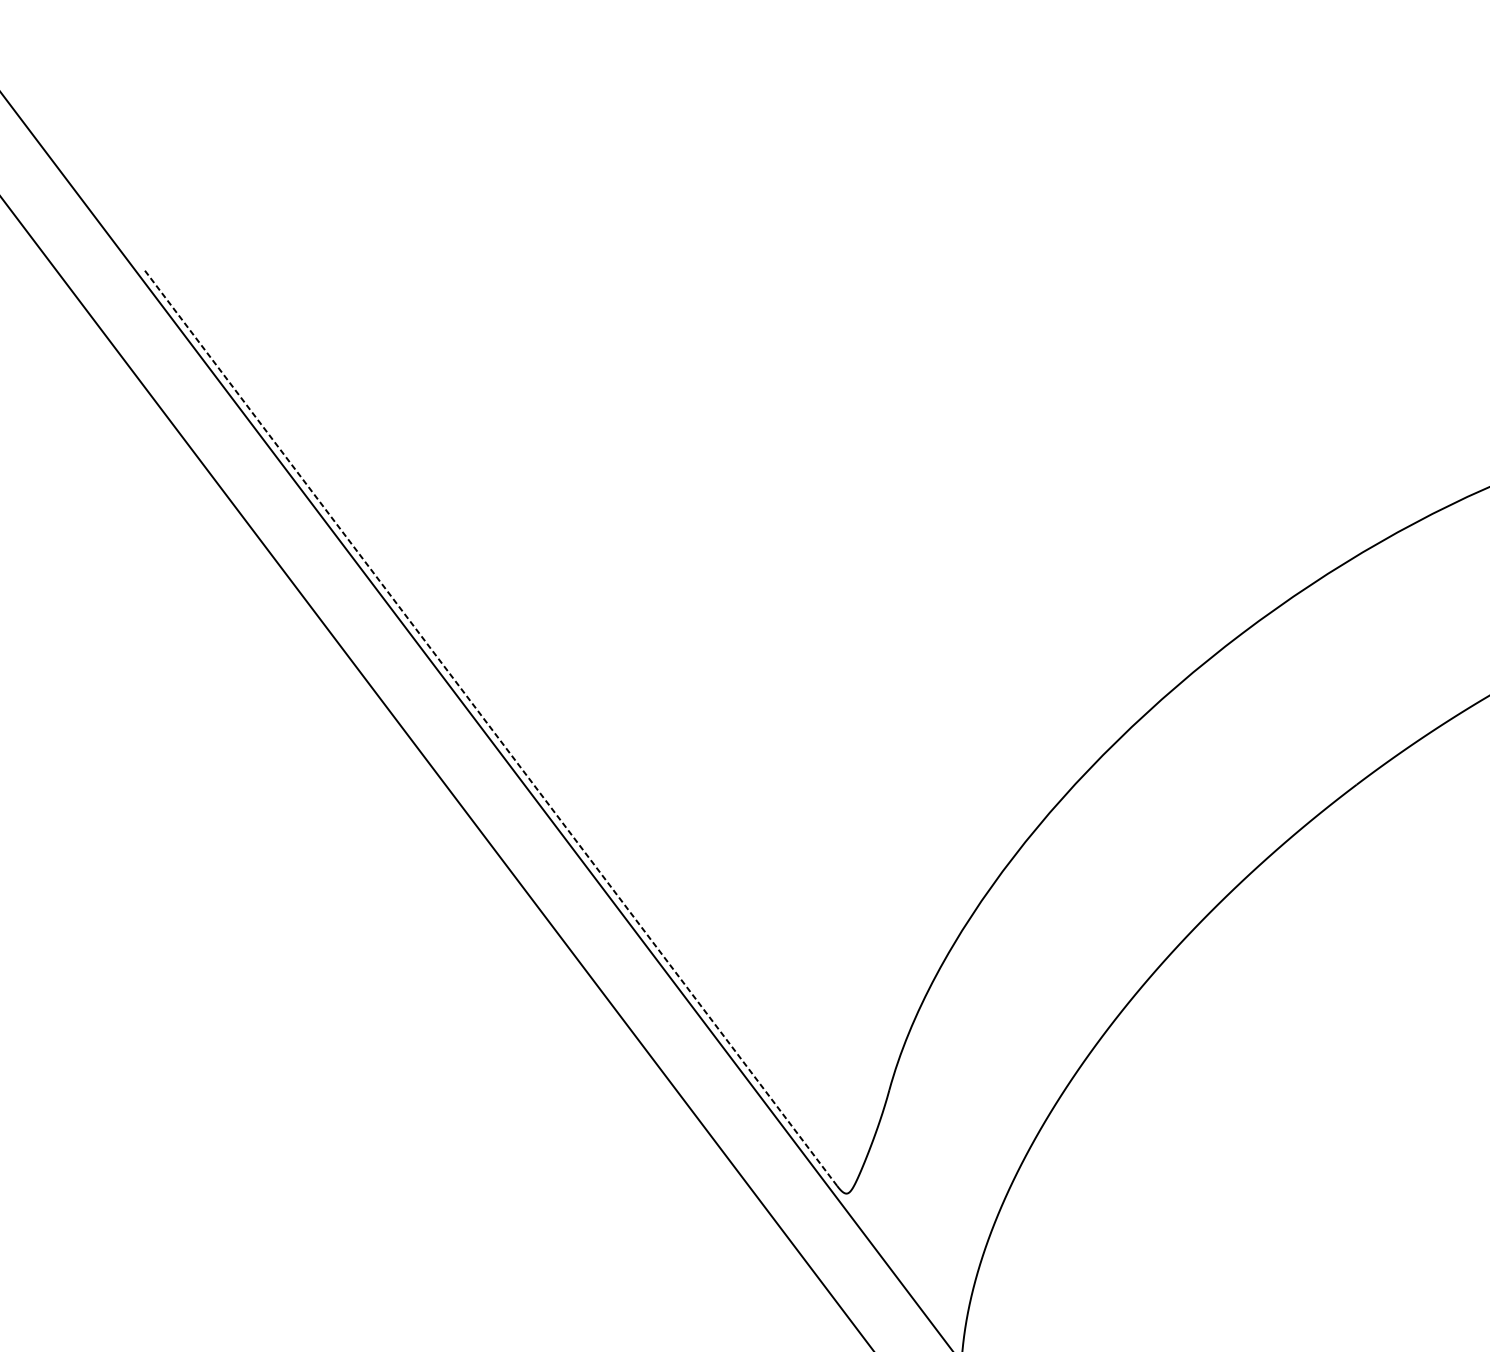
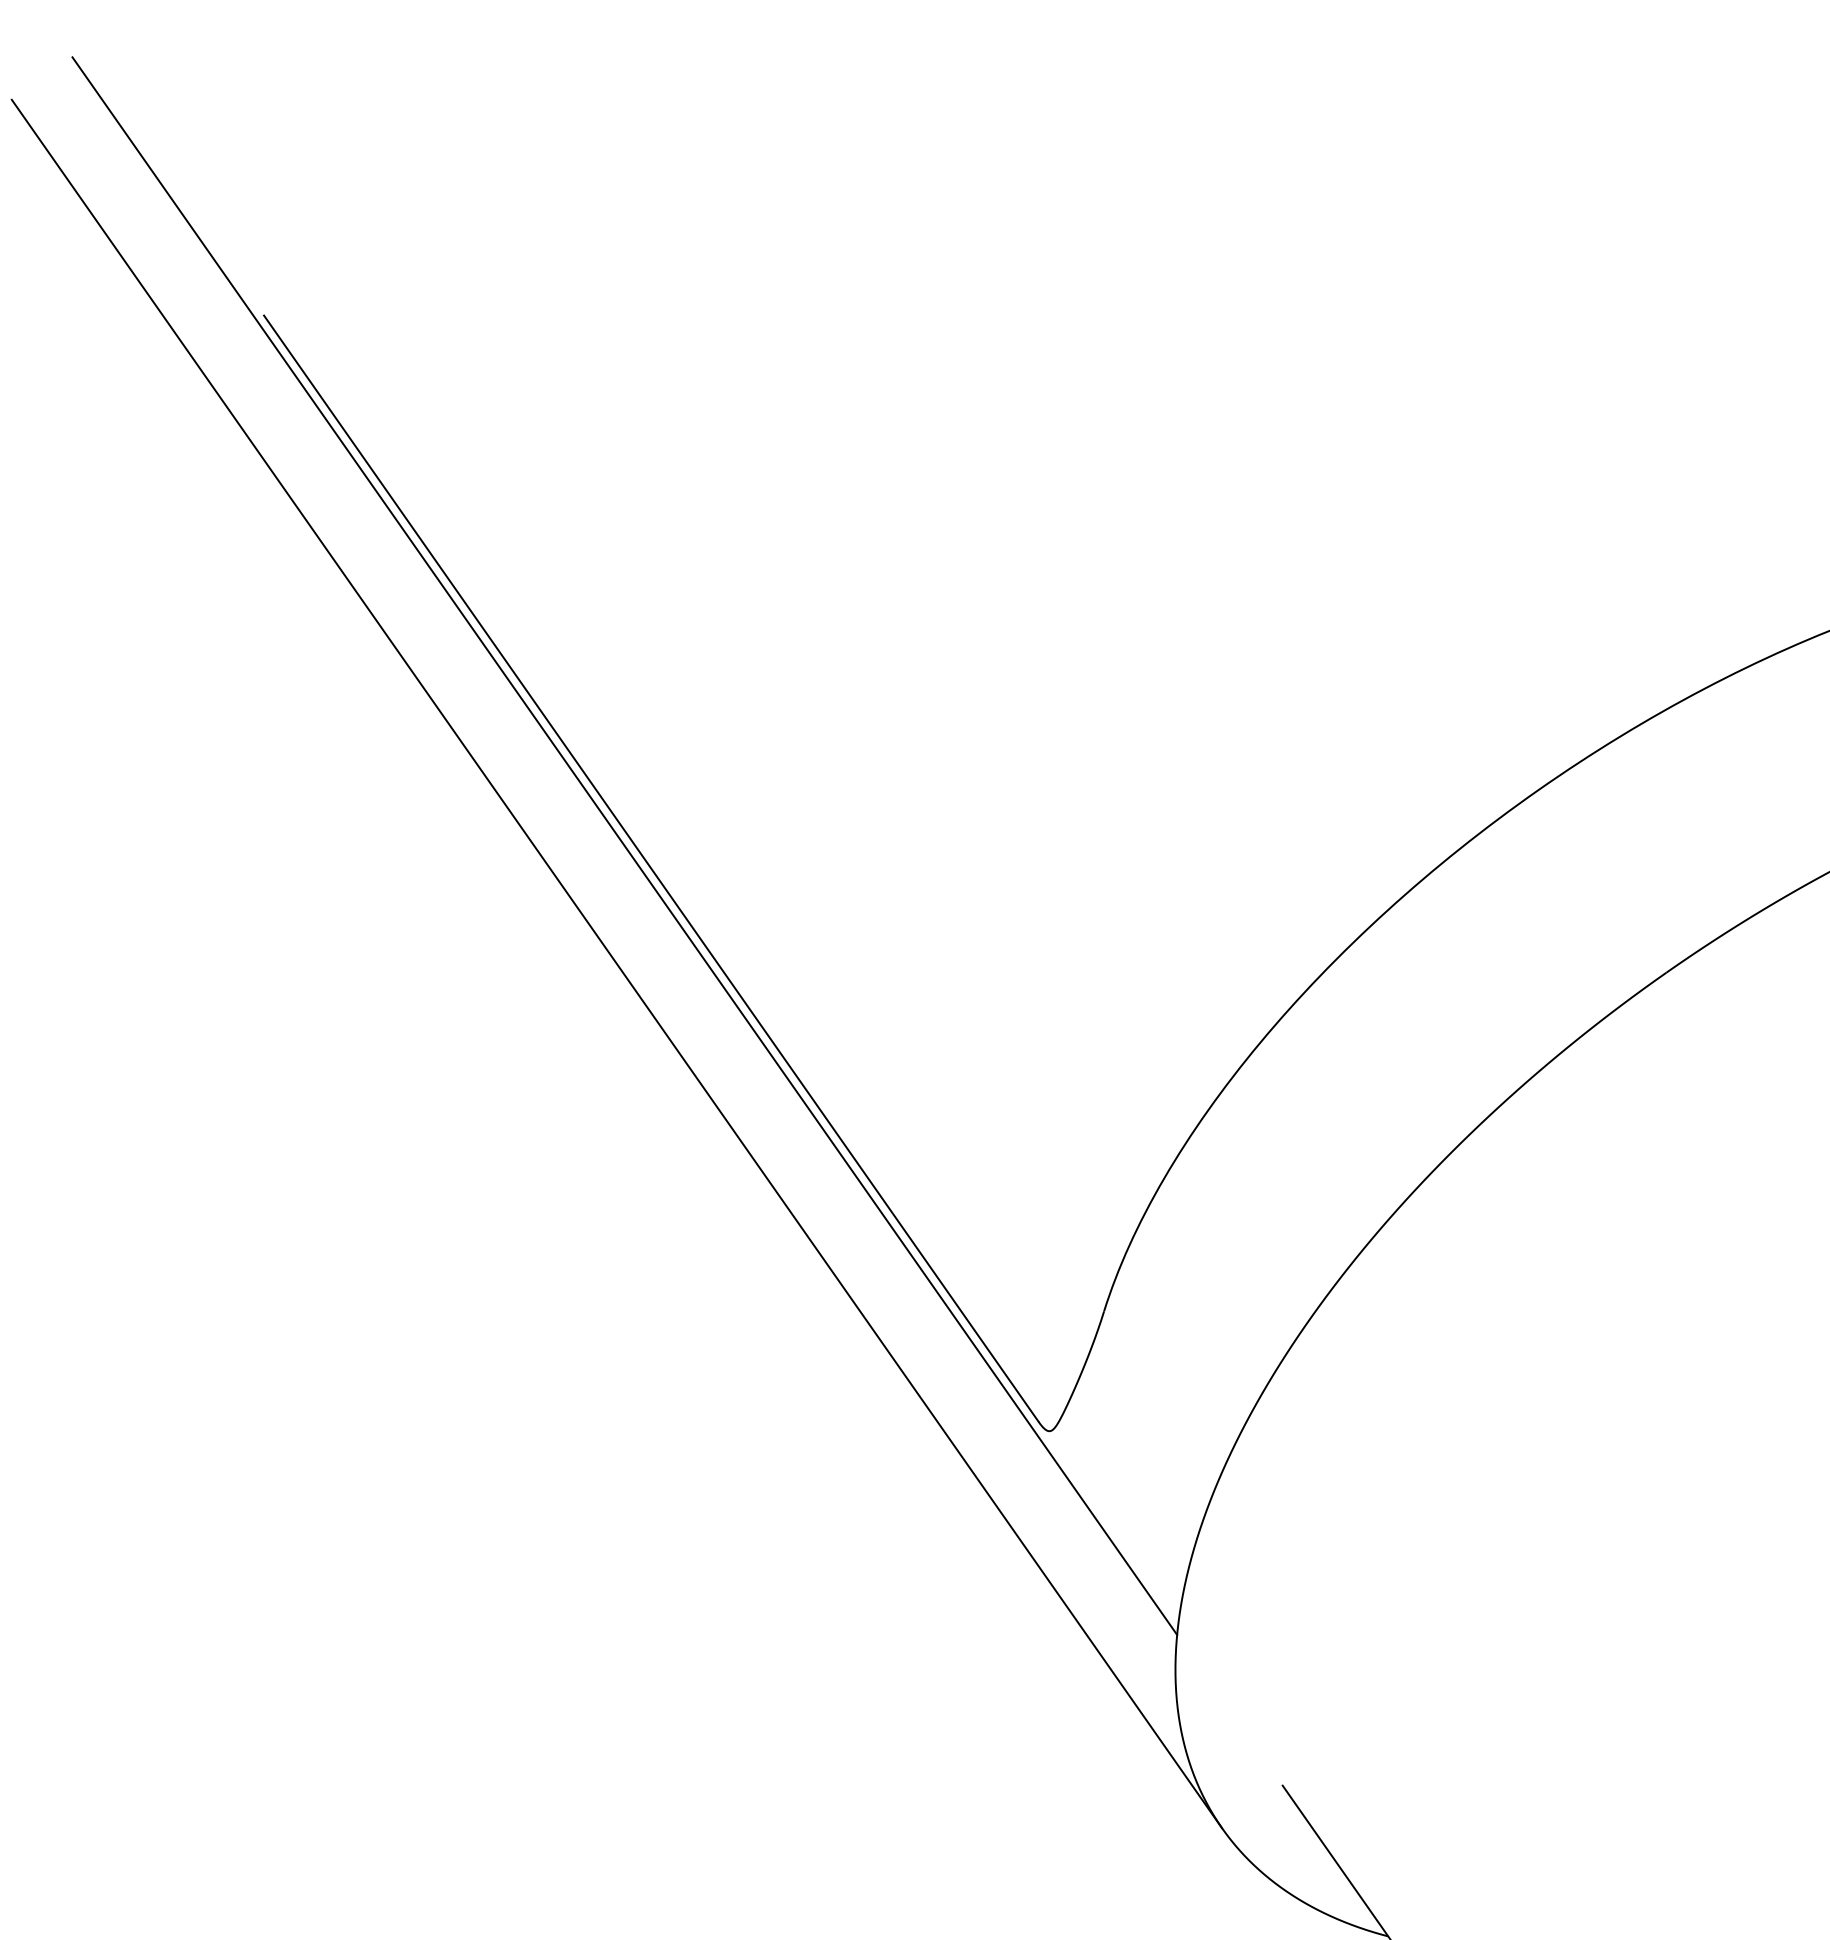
line: (490, 727) -> (651, 868), dashed -> solid

